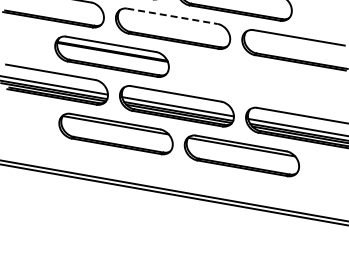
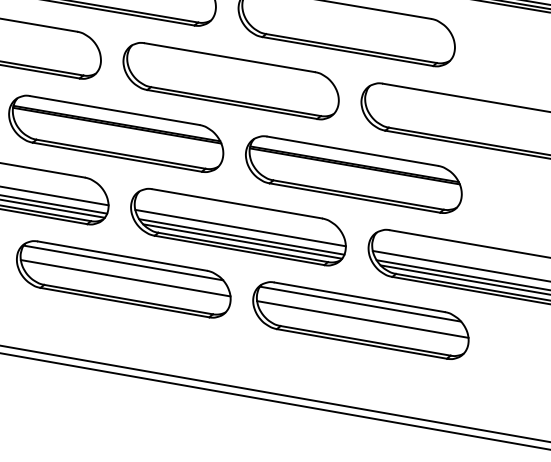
line: (172, 16) -> (230, 58), dashed -> solid
part: (238, 78) -> (354, 174), added
line: (116, 133) -> (124, 278), added
line: (242, 155) -> (361, 319), added

